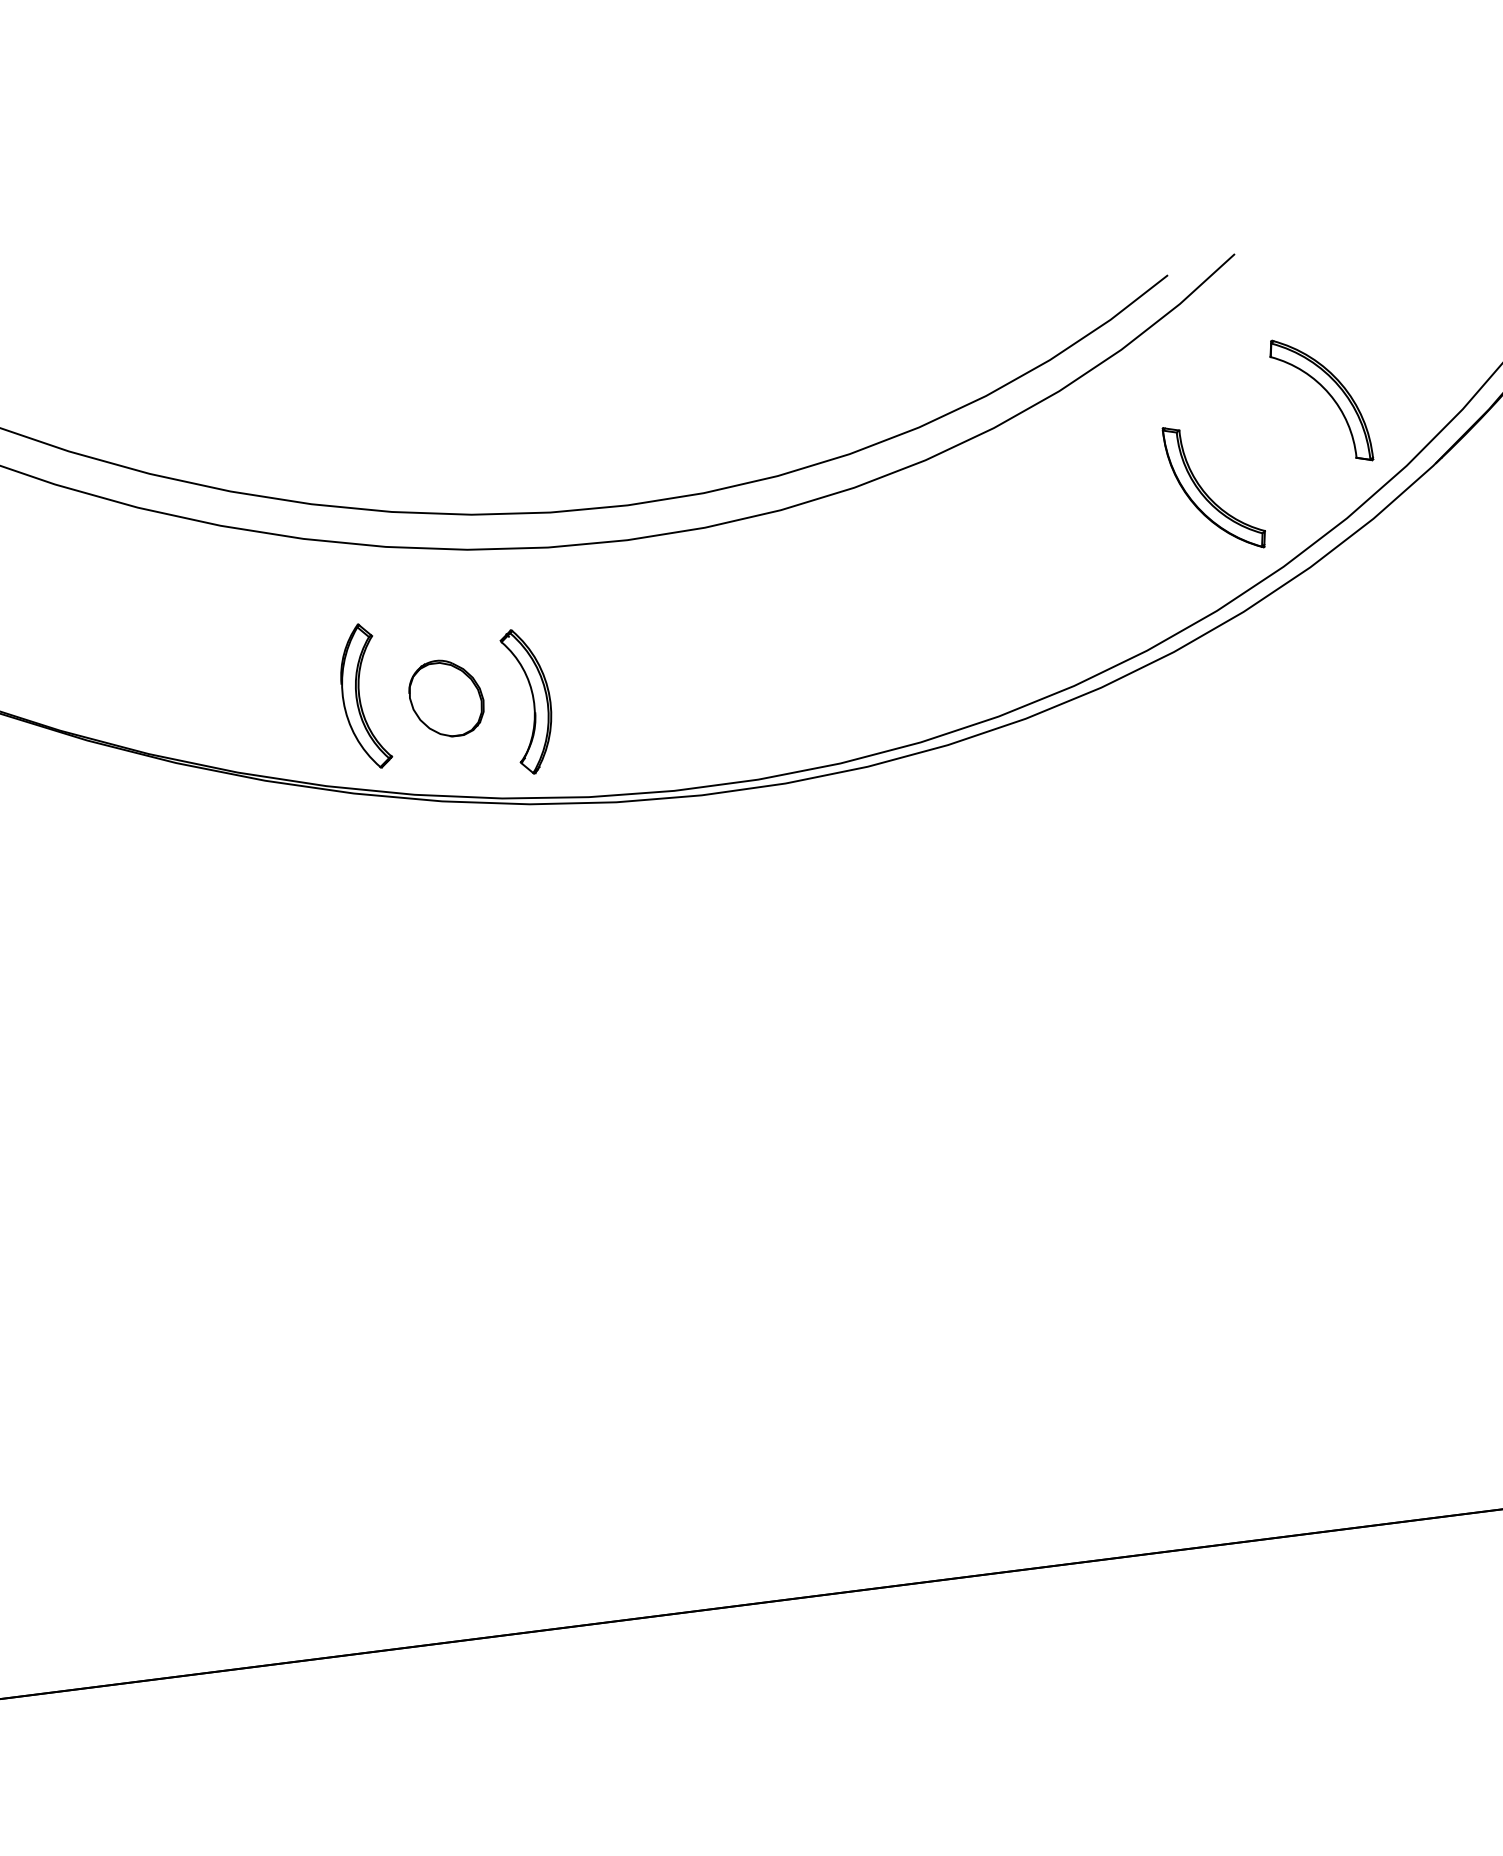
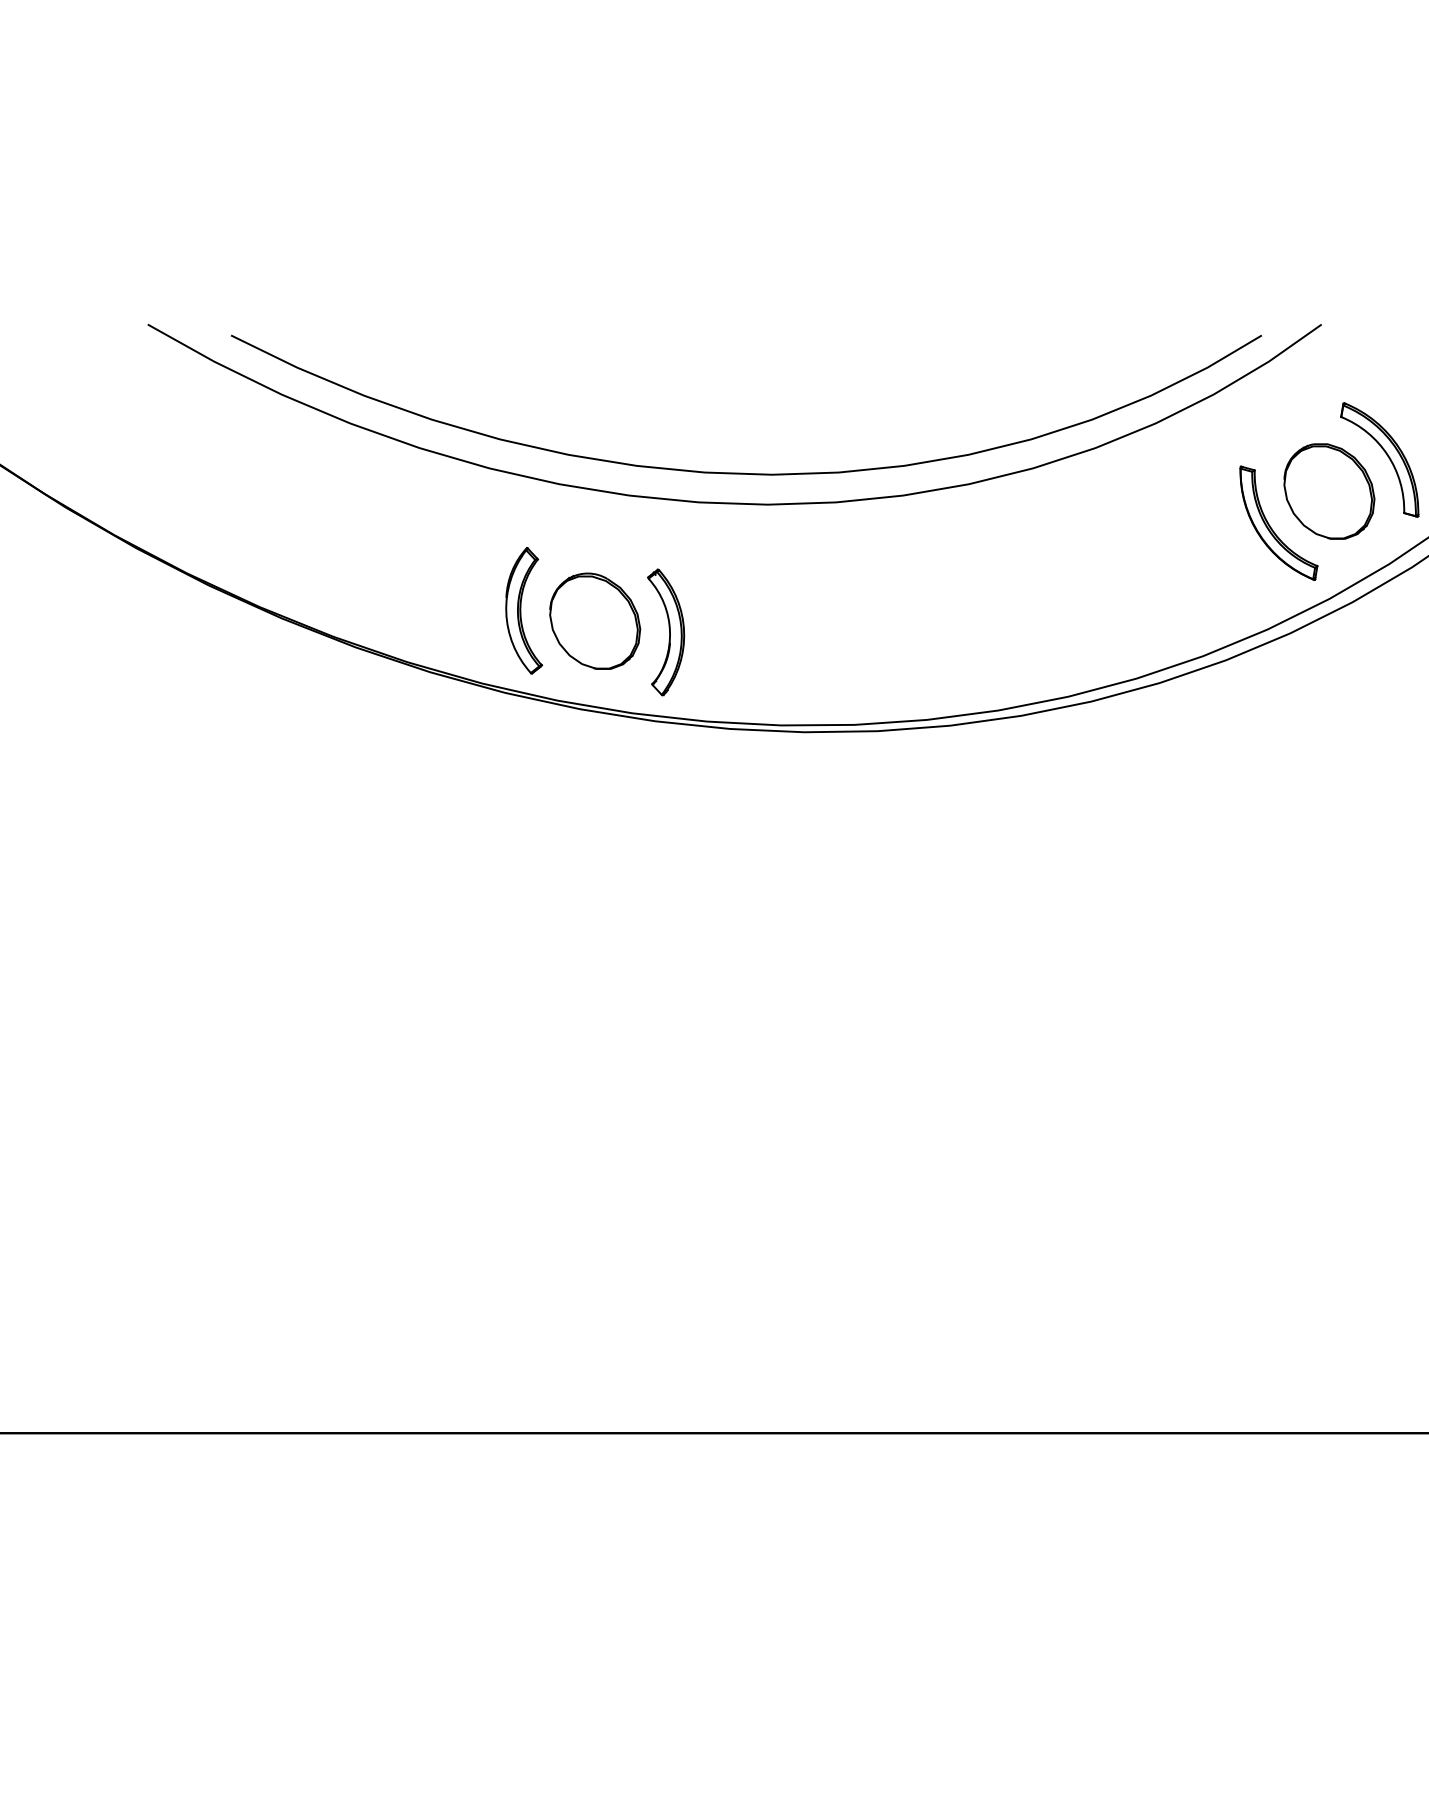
part: (1267, 443) -> (1329, 491), added
part: (446, 697) -> (595, 620), size x1.43

